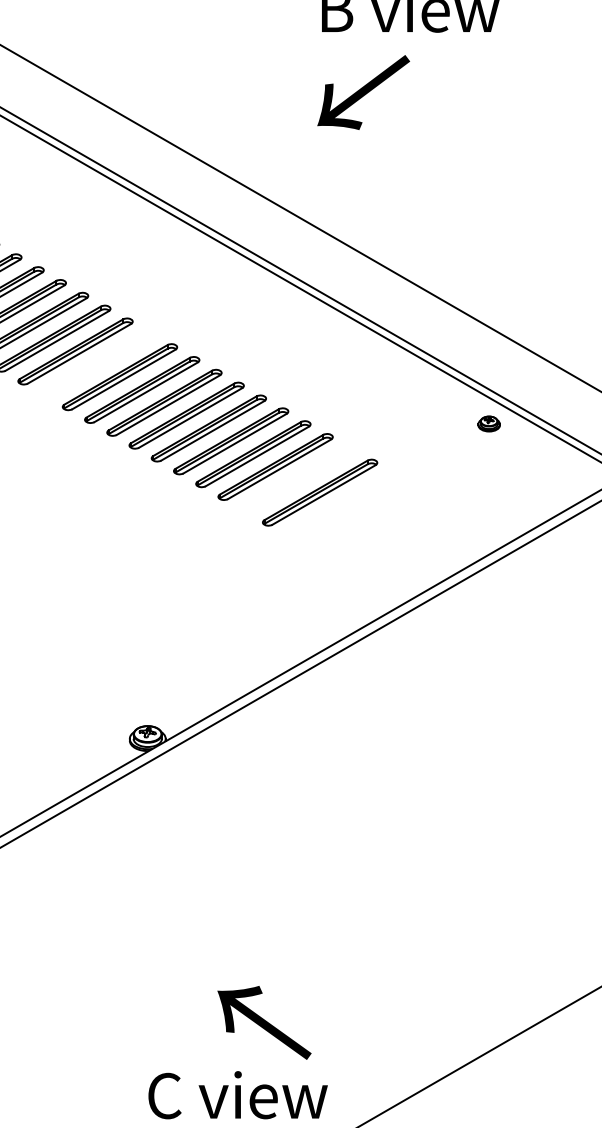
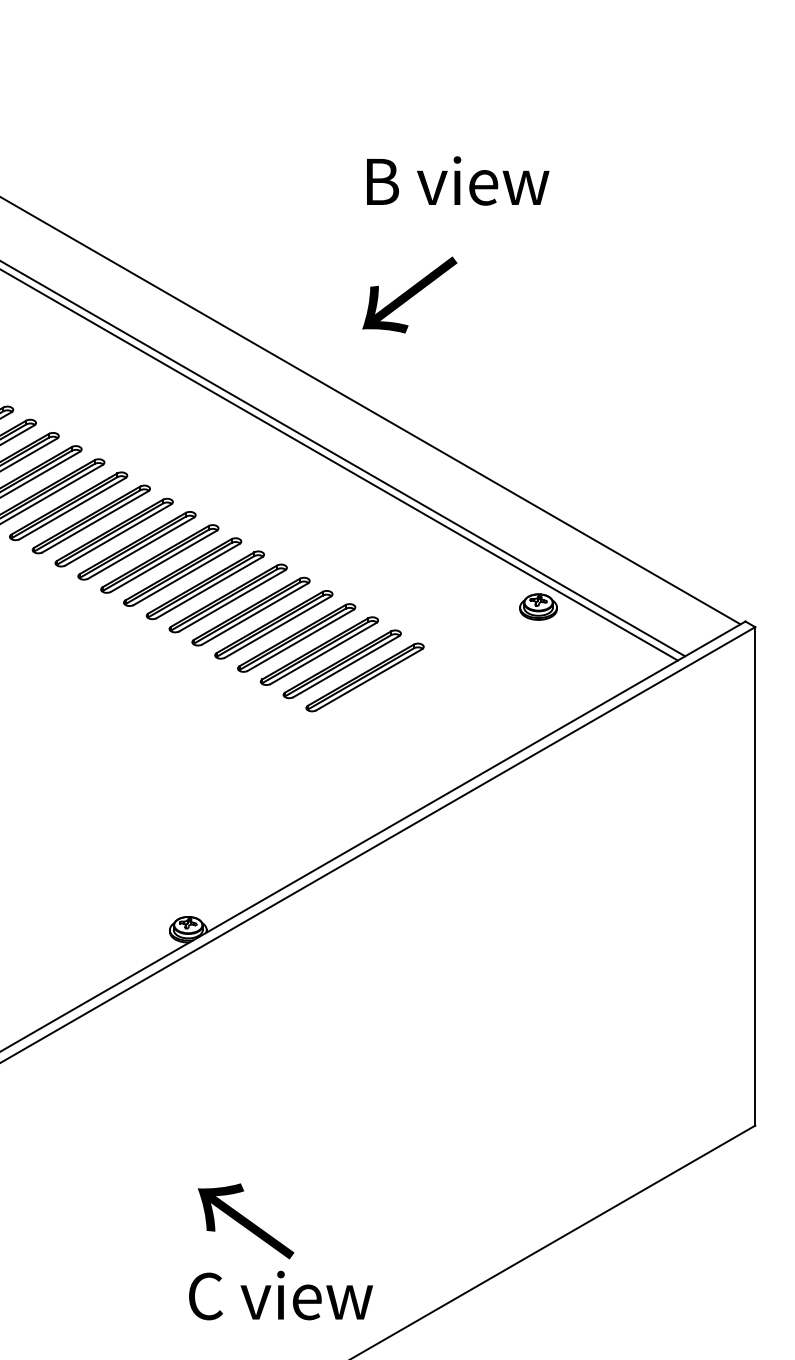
text: (363, 92) -> (409, 294), moved
part: (97, 364) -> (136, 545), added
part: (489, 423) -> (538, 606), size x1.67
part: (297, 480) -> (341, 664), added
text: (263, 1022) -> (245, 1221), moved

